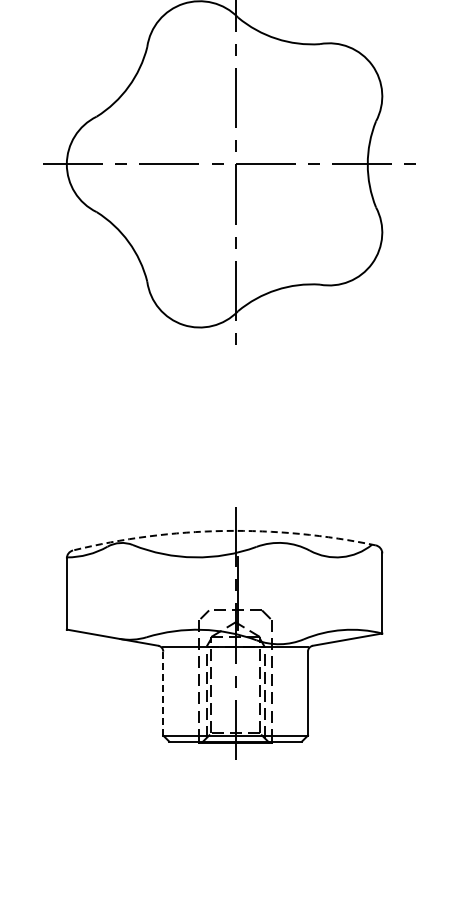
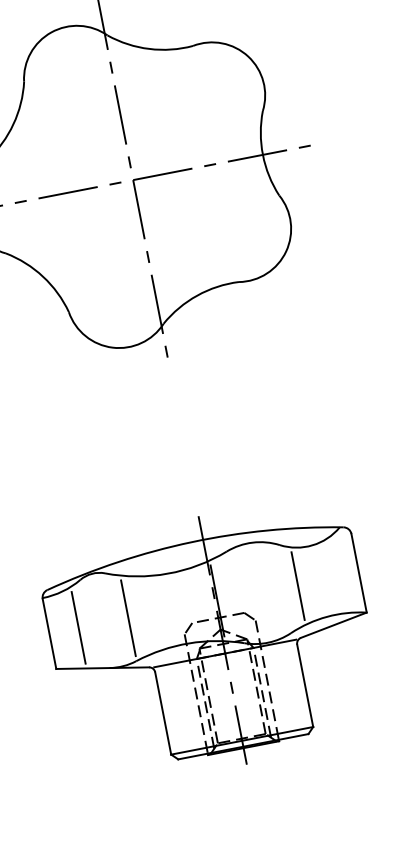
arc: (224, 530) -> (192, 541), dashed -> solid
line: (96, 593) -> (78, 627), added
line: (147, 593) -> (128, 618), added
line: (320, 593) -> (298, 585), added
line: (163, 693) -> (163, 713), dashed -> solid

